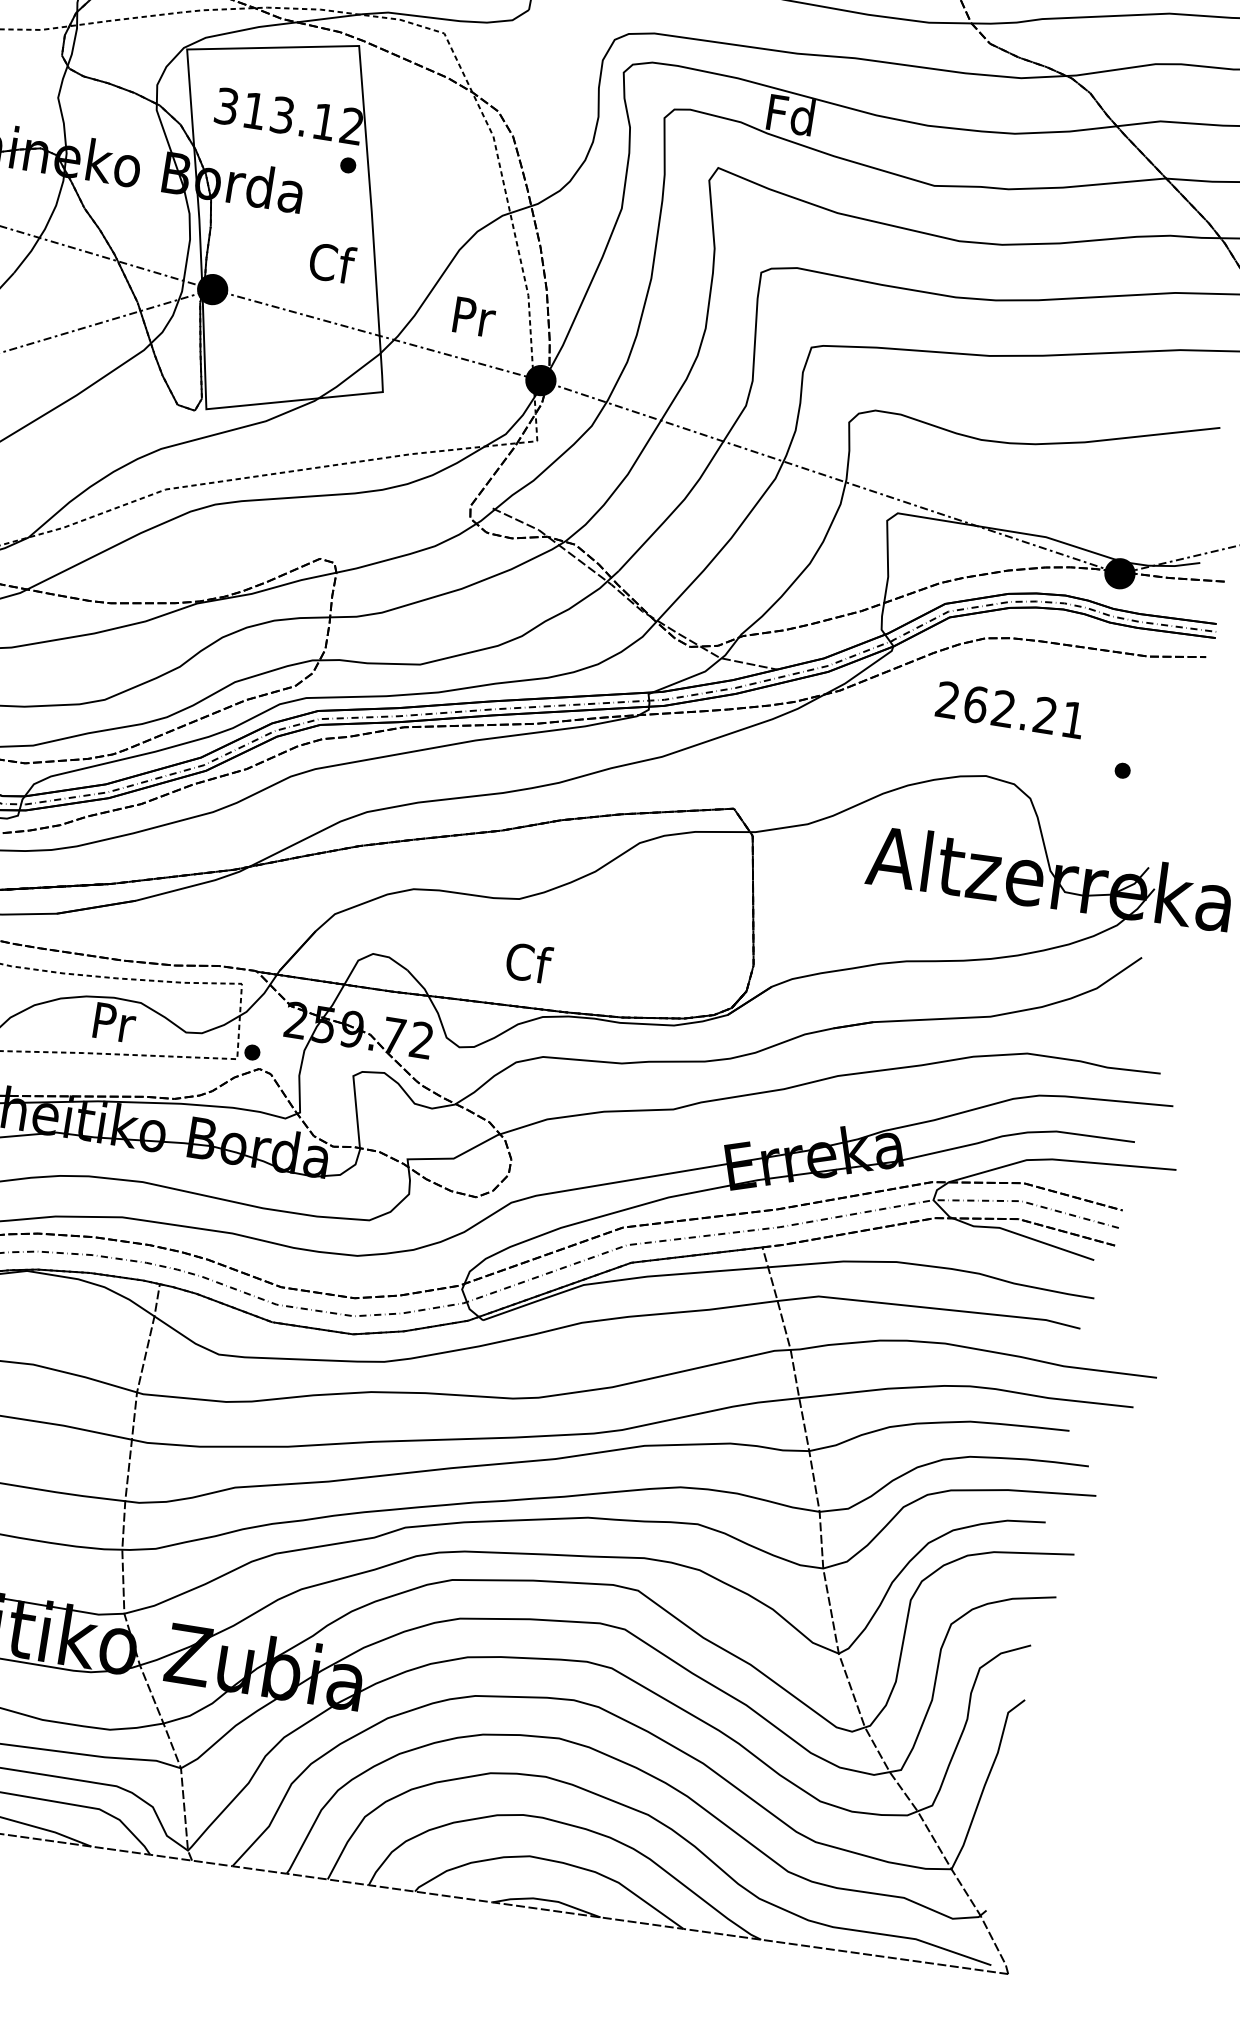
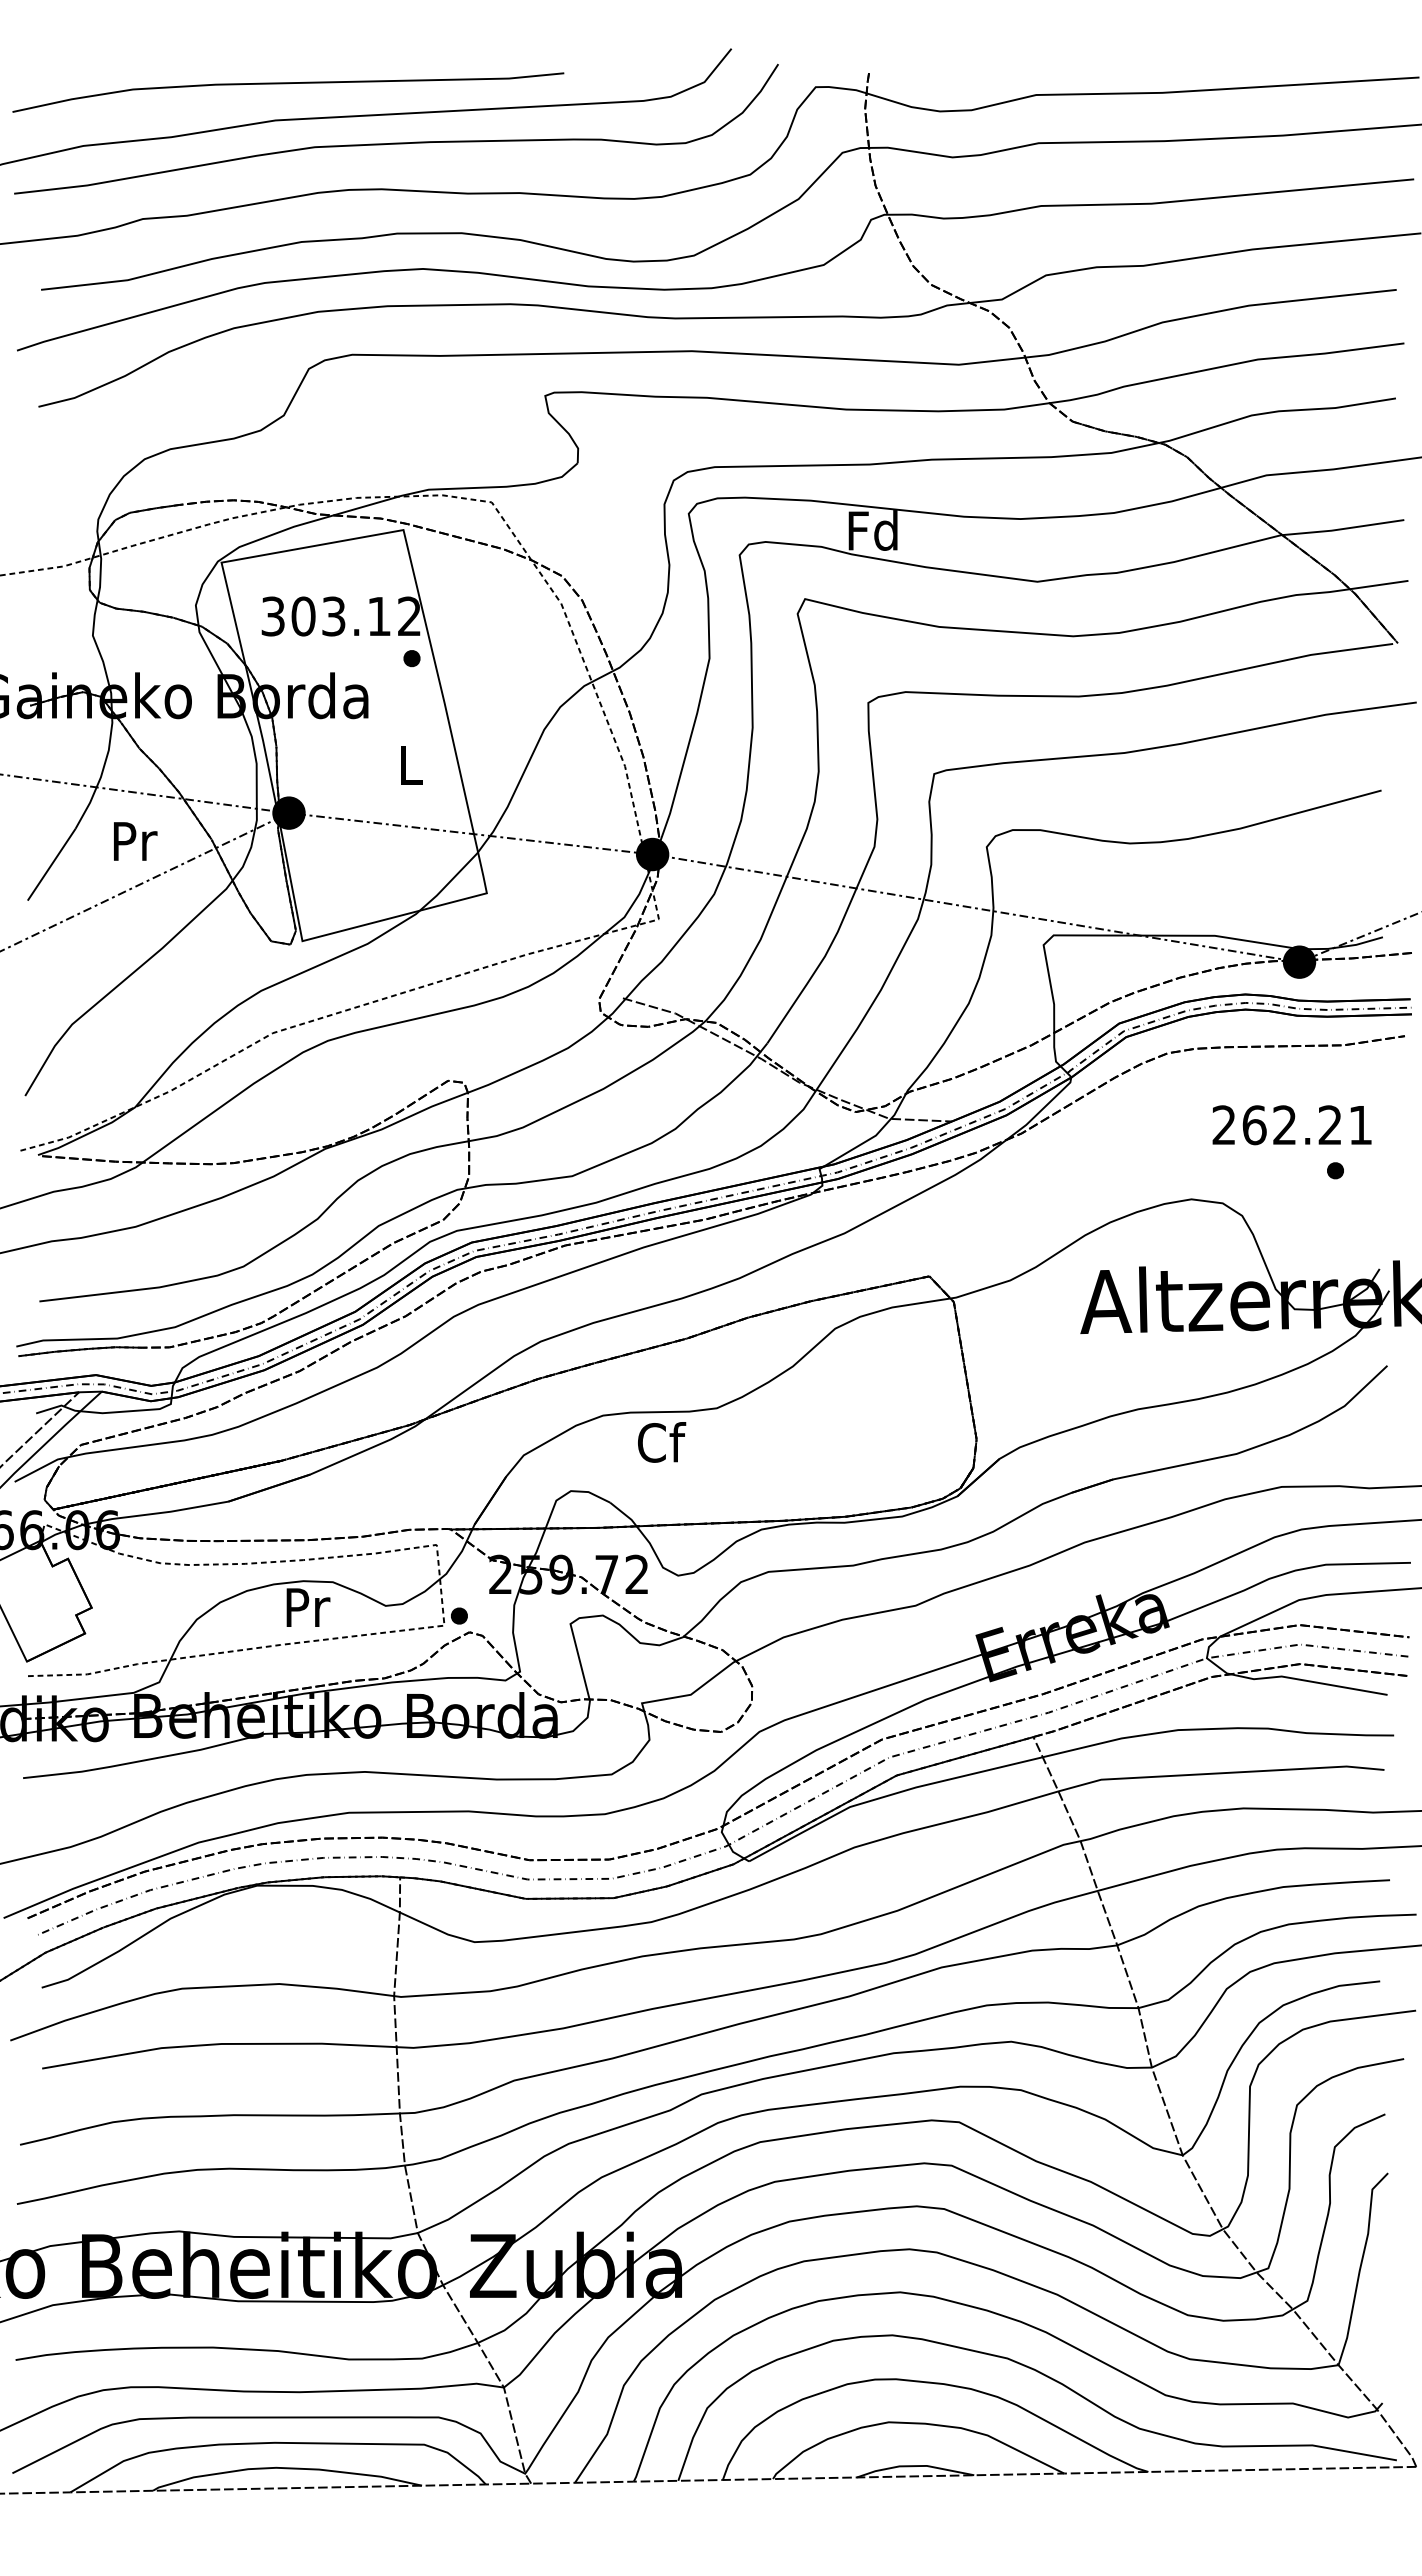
text: (254, 110) -> (303, 616), 313.12 -> 303.12
text: (332, 262) -> (411, 764), Cf -> L
text: (474, 317) -> (135, 841), moved
text: (1009, 710) -> (1291, 1125), moved
text: (529, 963) -> (662, 1442), moved

